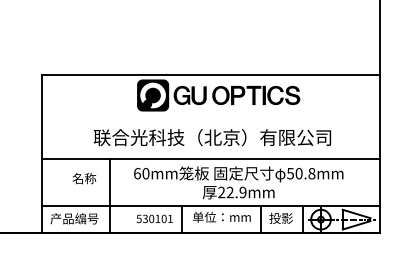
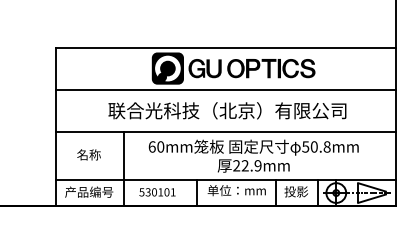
line: (210, 116) -> (225, 89), added
text: (84, 178) -> (89, 154), moved
text: (154, 218) -> (157, 191), moved

